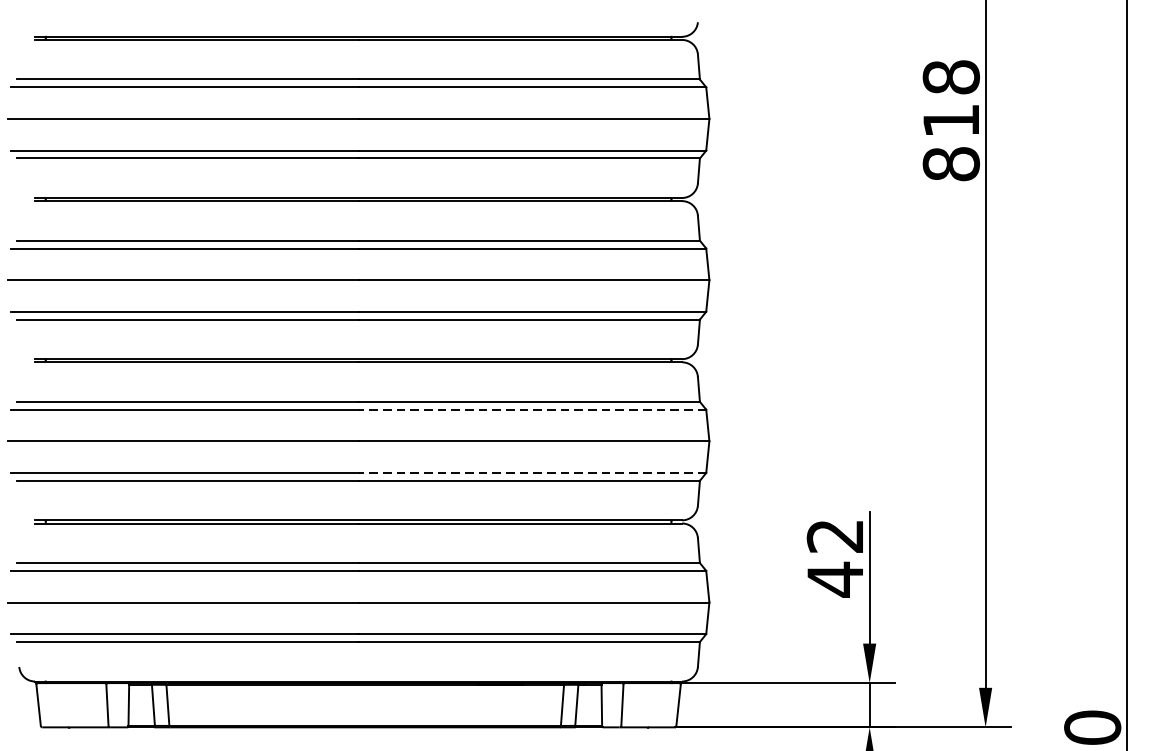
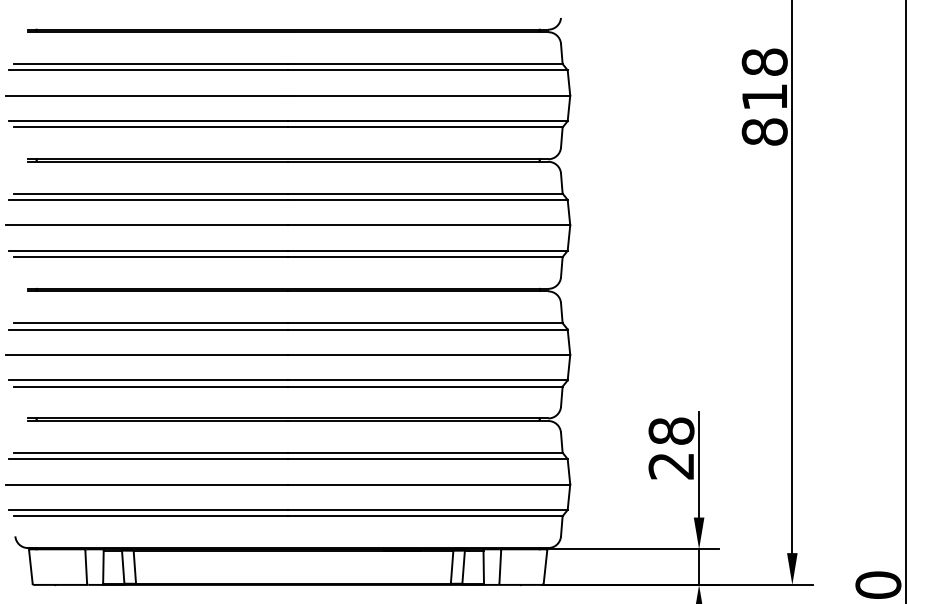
line: (531, 409) -> (427, 329), dashed -> solid
line: (531, 473) -> (427, 380), dashed -> solid
text: (835, 557) -> (671, 448), 42 -> 28

